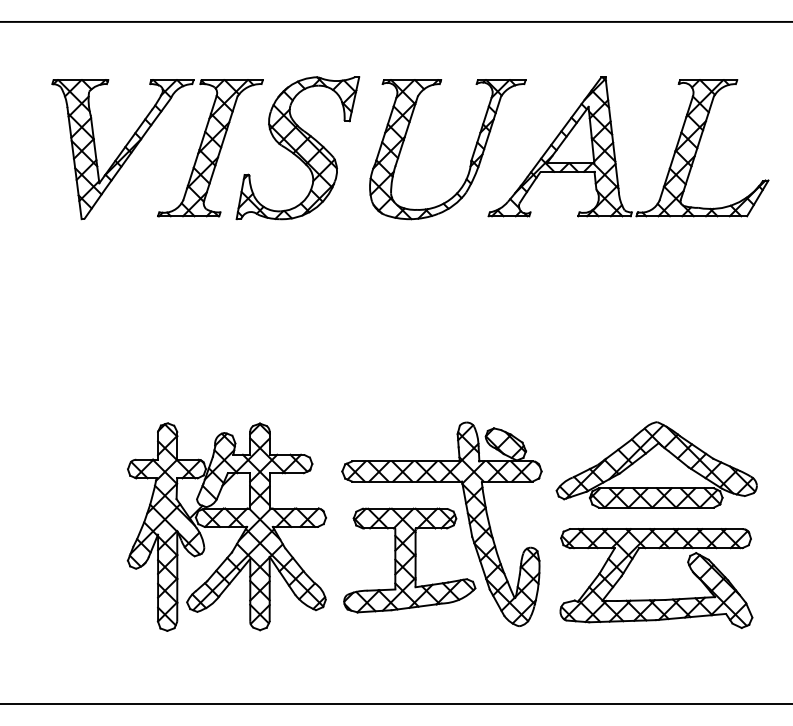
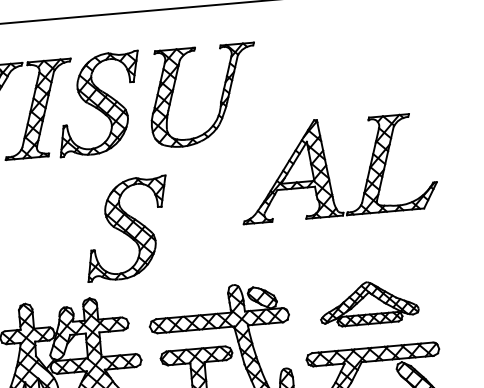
part: (615, 151) -> (328, 171), moved
part: (321, 329) -> (126, 229), added
part: (656, 464) -> (368, 302), size x0.7

